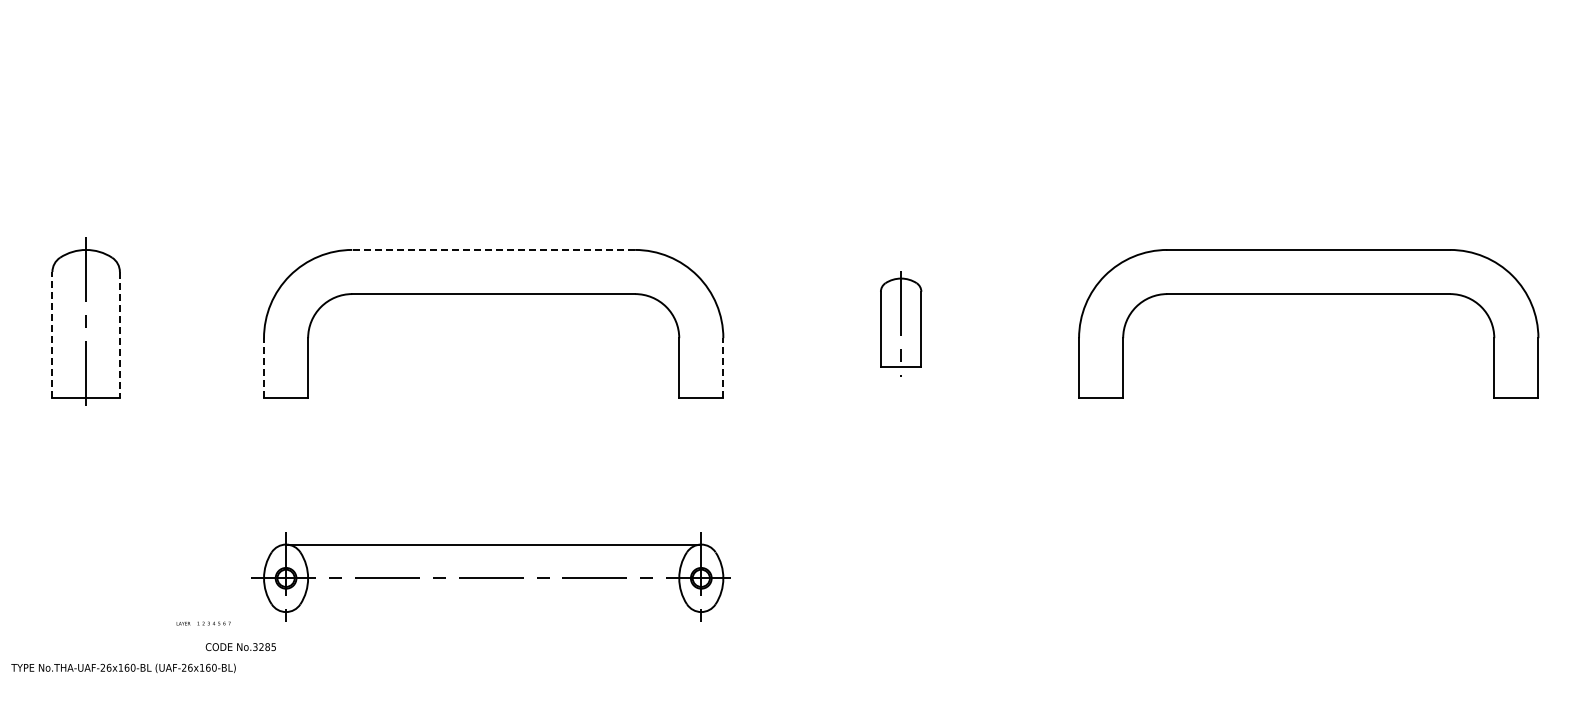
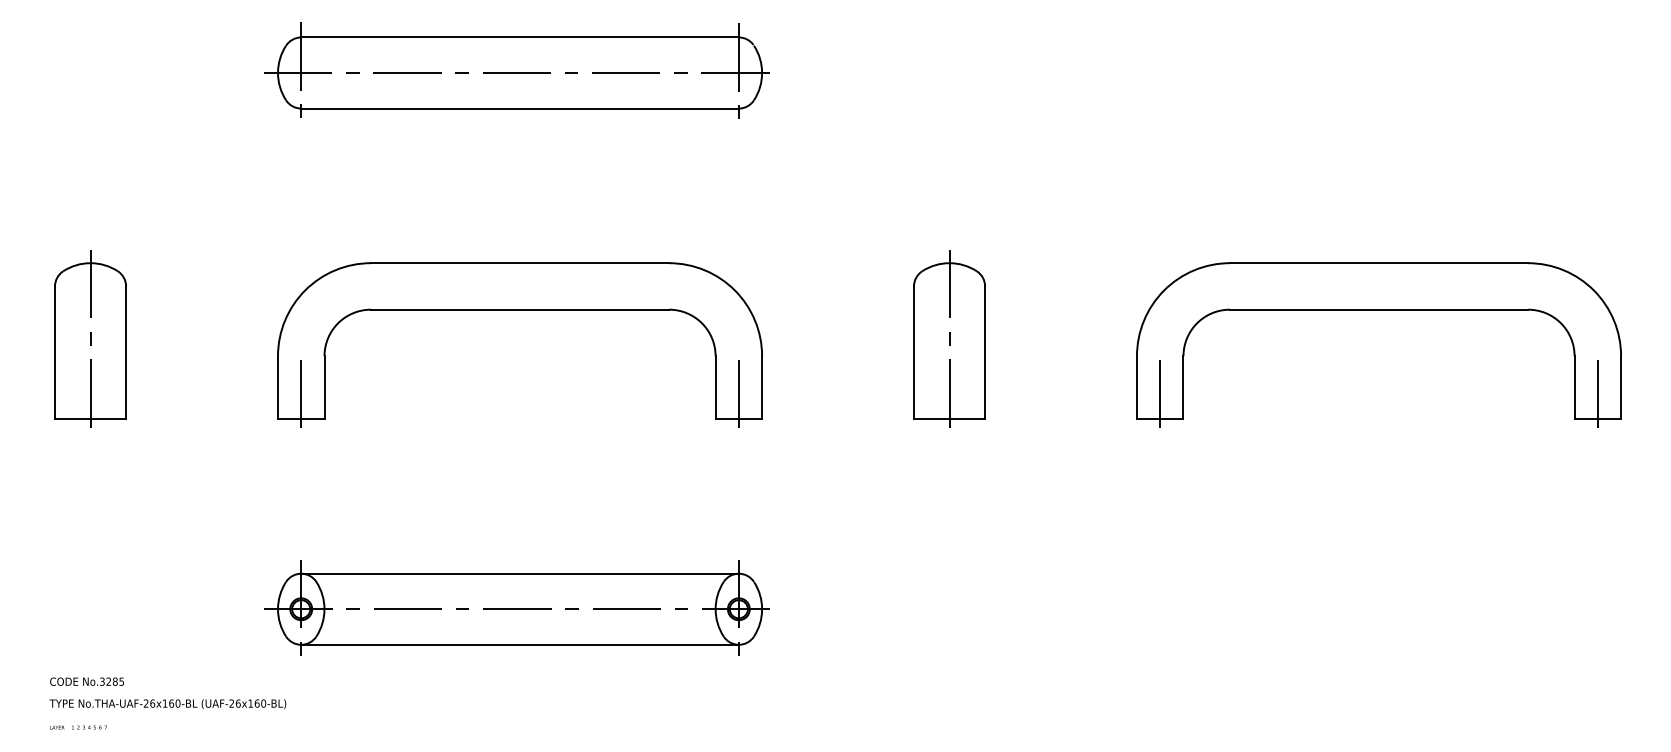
part: (490, 66) -> (516, 69), added
line: (493, 249) -> (519, 262), dashed -> solid
part: (900, 321) -> (948, 338), size x1.67
line: (52, 334) -> (55, 352), dashed -> solid
line: (119, 334) -> (125, 352), dashed -> solid
line: (264, 368) -> (278, 388), dashed -> solid
line: (723, 368) -> (762, 388), dashed -> solid
line: (286, 375) -> (301, 395), added
line: (1516, 375) -> (1597, 395), added
line: (701, 376) -> (739, 396), added
line: (1101, 376) -> (1160, 396), added
line: (493, 612) -> (519, 645), added
text: (203, 623) -> (78, 727), moved
text: (240, 646) -> (86, 681), moved
text: (123, 667) -> (167, 703), moved

